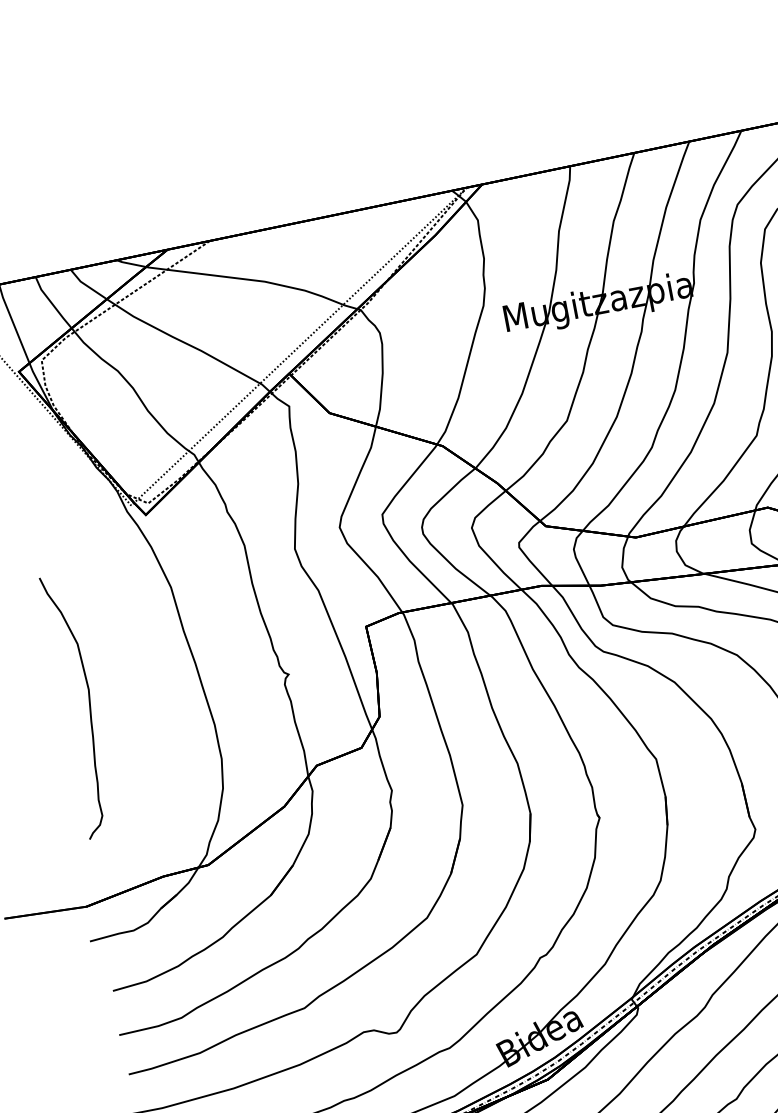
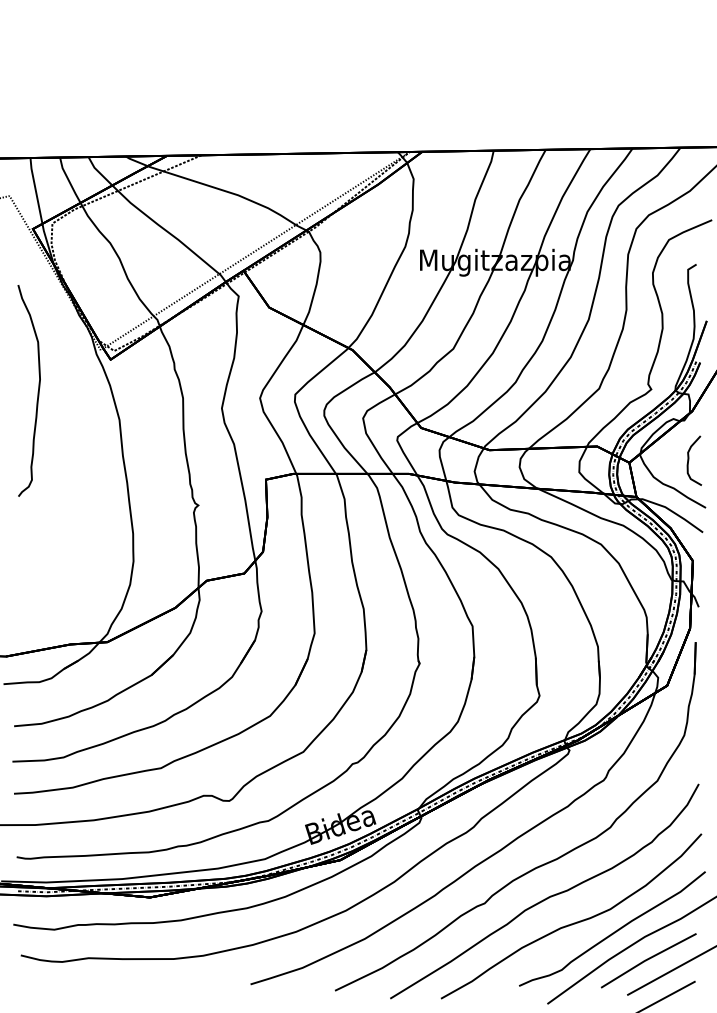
curve: (88, 705) -> (37, 391), moved

